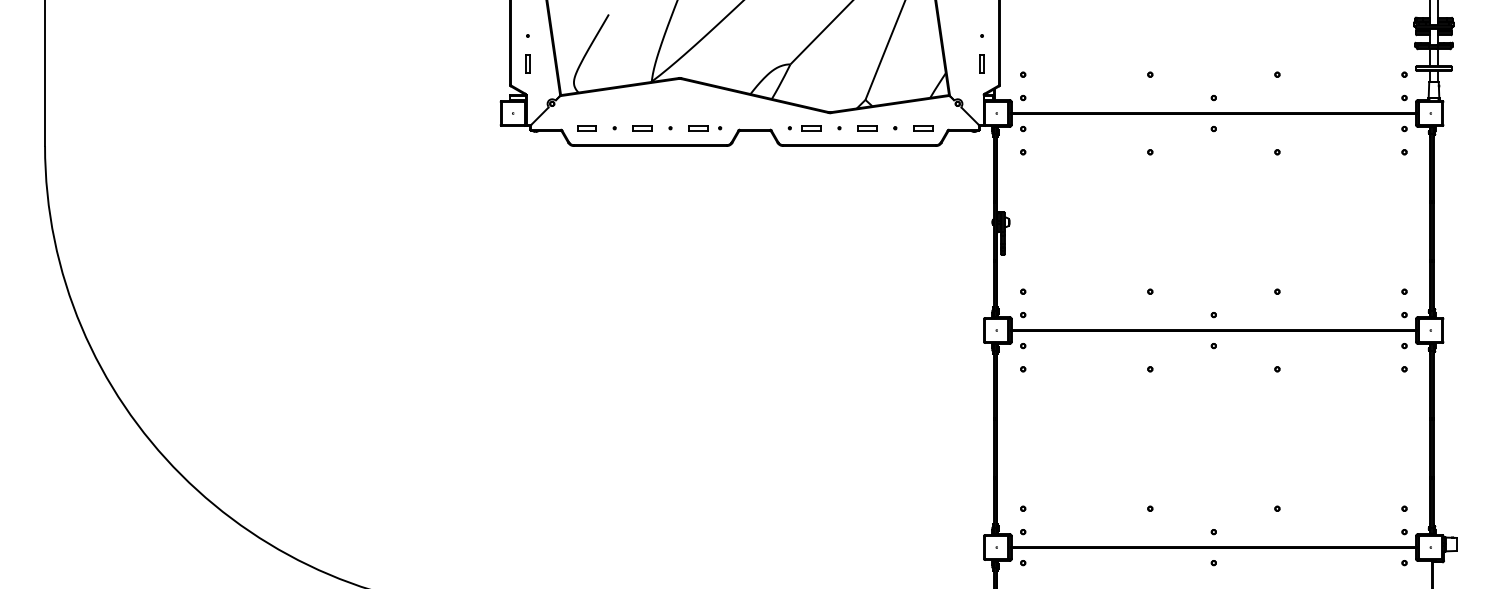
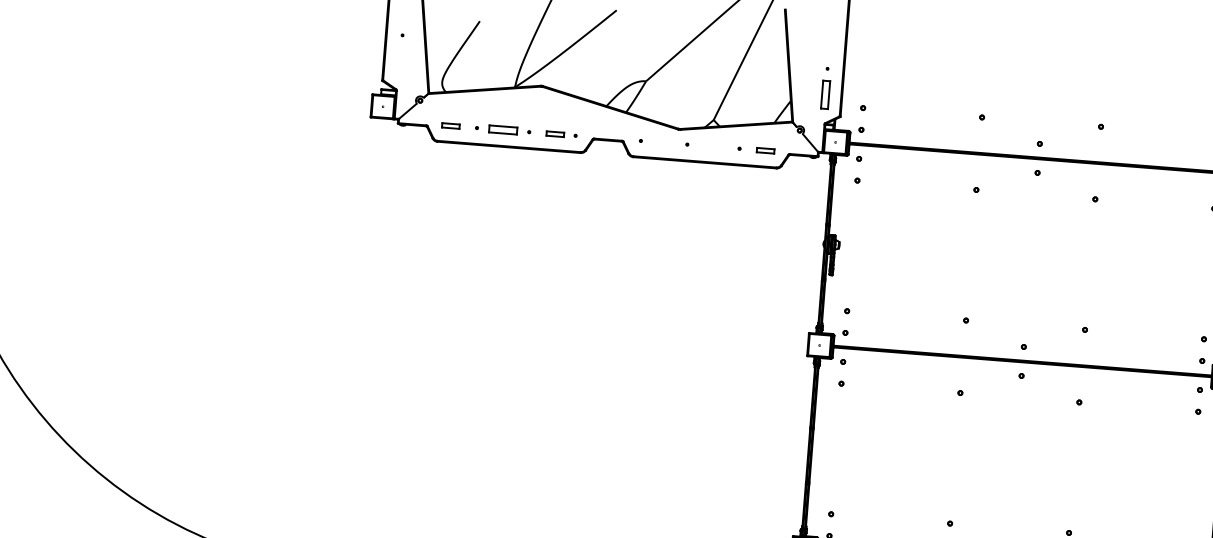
part: (527, 63) -> (400, 61), removed
part: (981, 63) -> (824, 94), size x1.6
part: (642, 128) -> (502, 130), size x1.6
part: (811, 128) -> (661, 142), removed
part: (867, 128) -> (713, 146), removed

